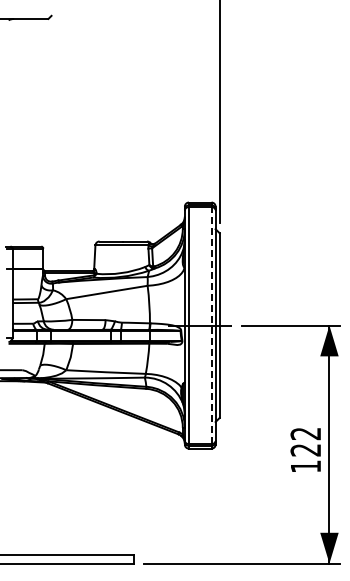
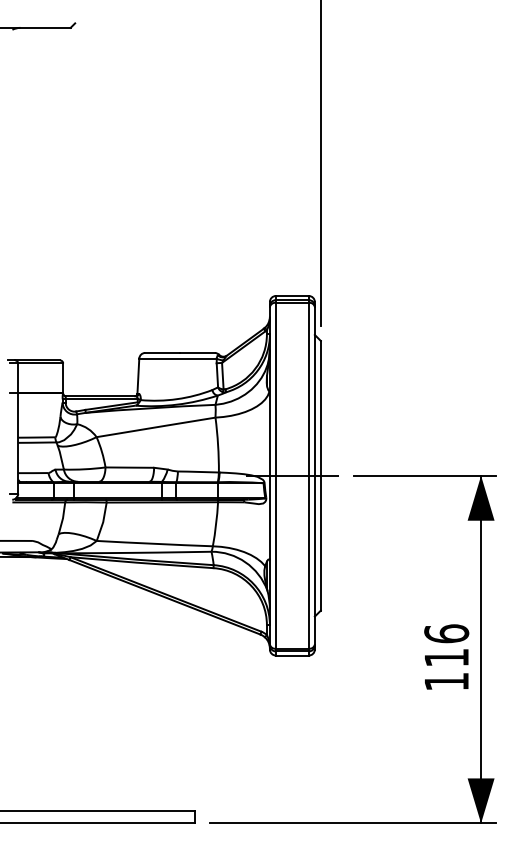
line: (211, 325) -> (308, 475), dashed -> solid
text: (305, 441) -> (446, 645), 122 -> 116

